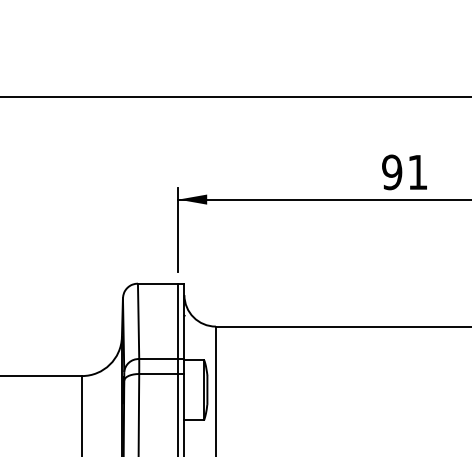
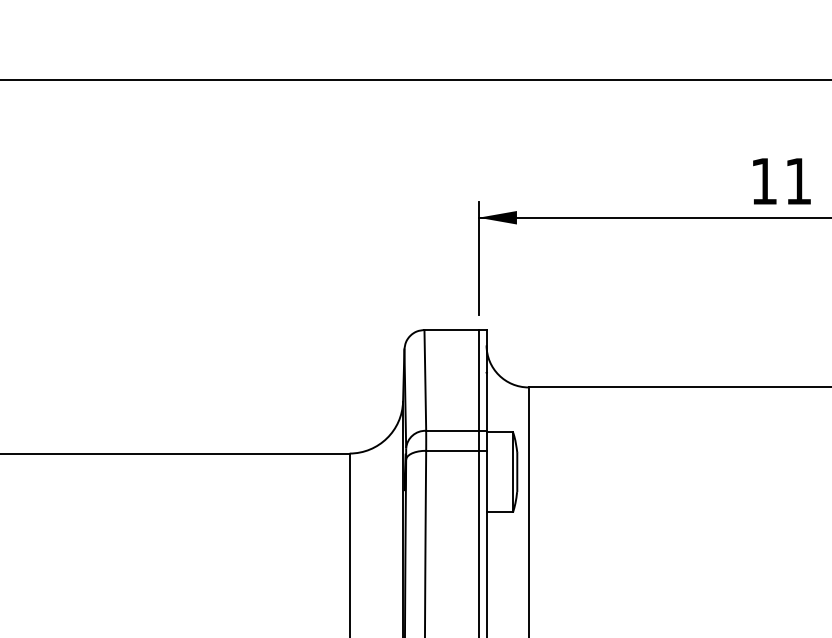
text: (391, 172) -> (763, 181), 91 -> 11

